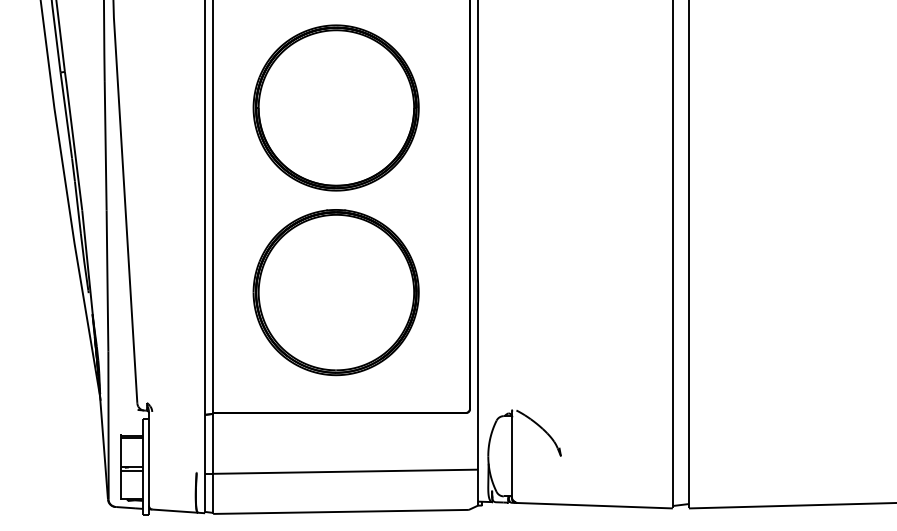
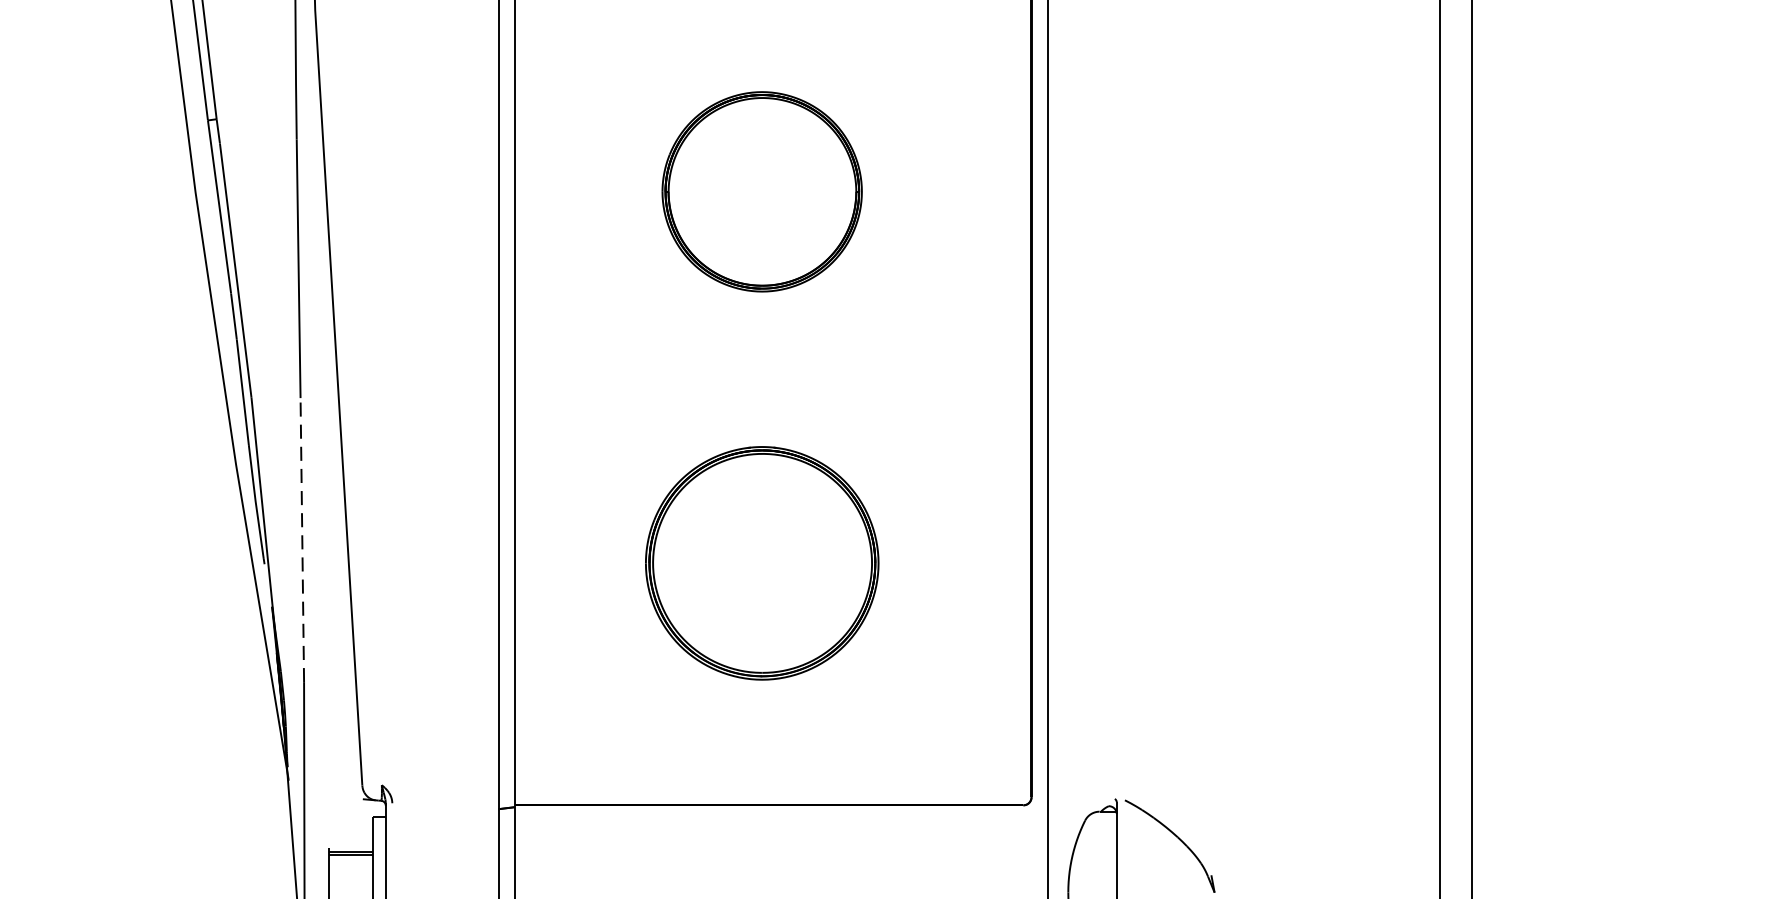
part: (335, 107) -> (760, 190), size x0.6
line: (107, 281) -> (302, 540), solid -> dashed
part: (335, 292) -> (760, 562), size x0.7

